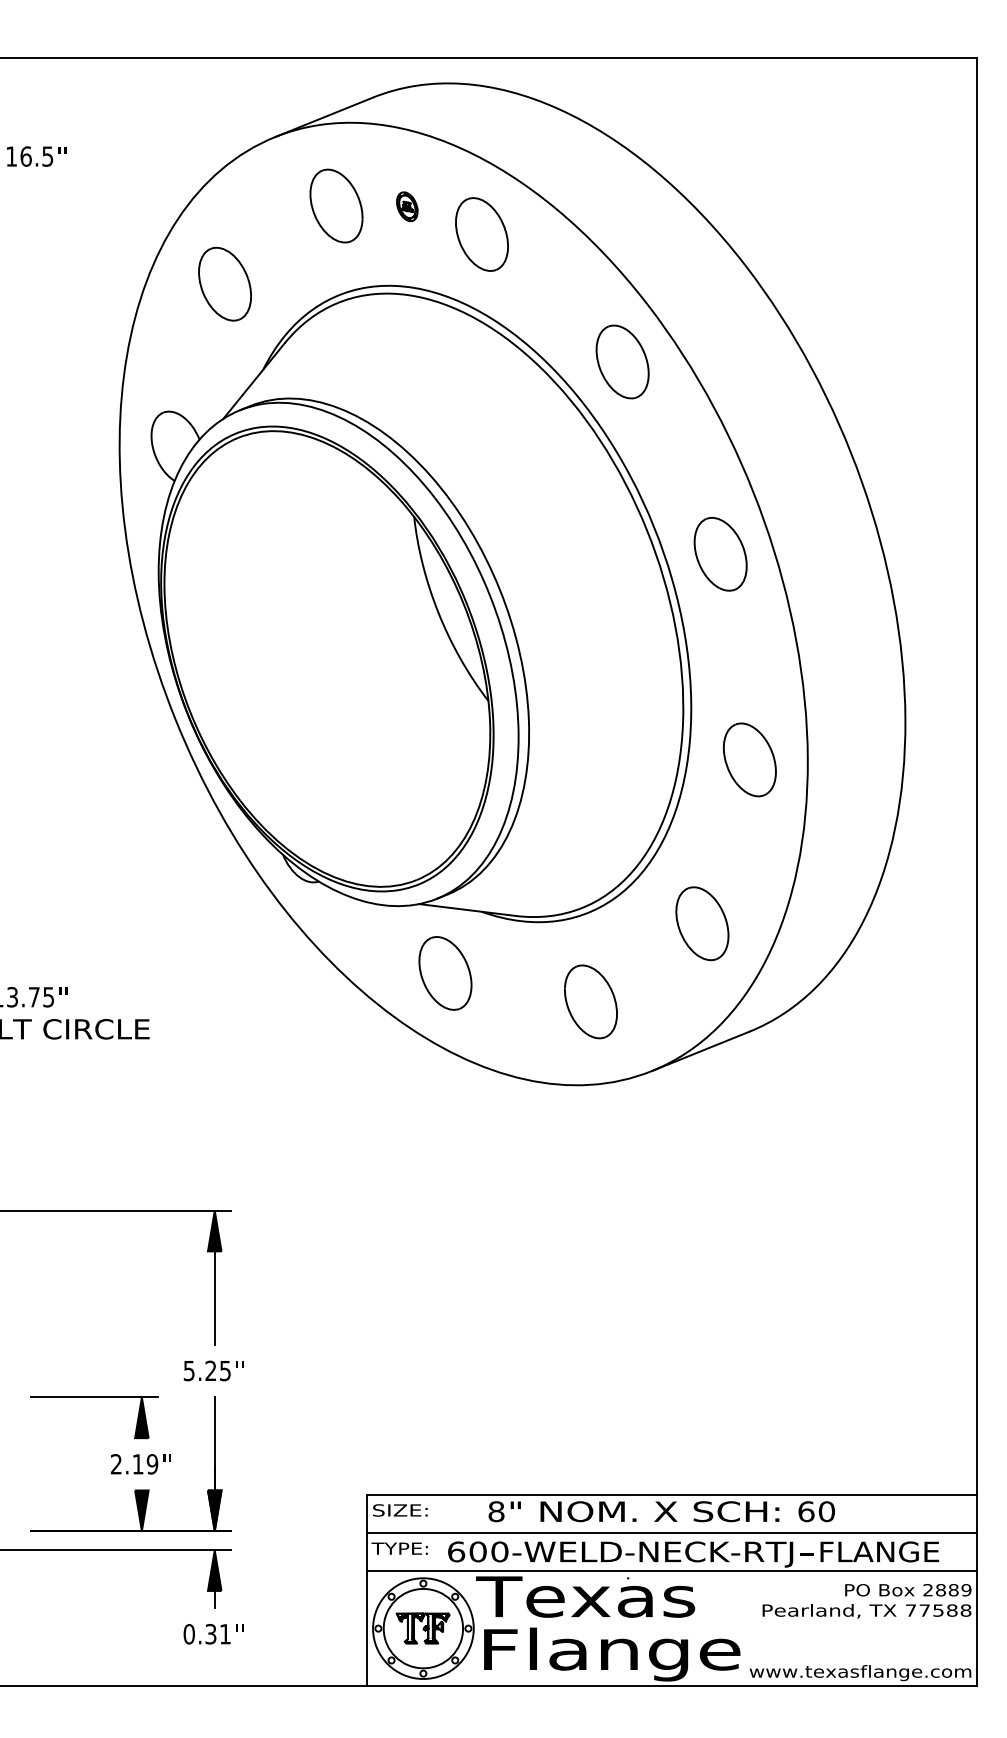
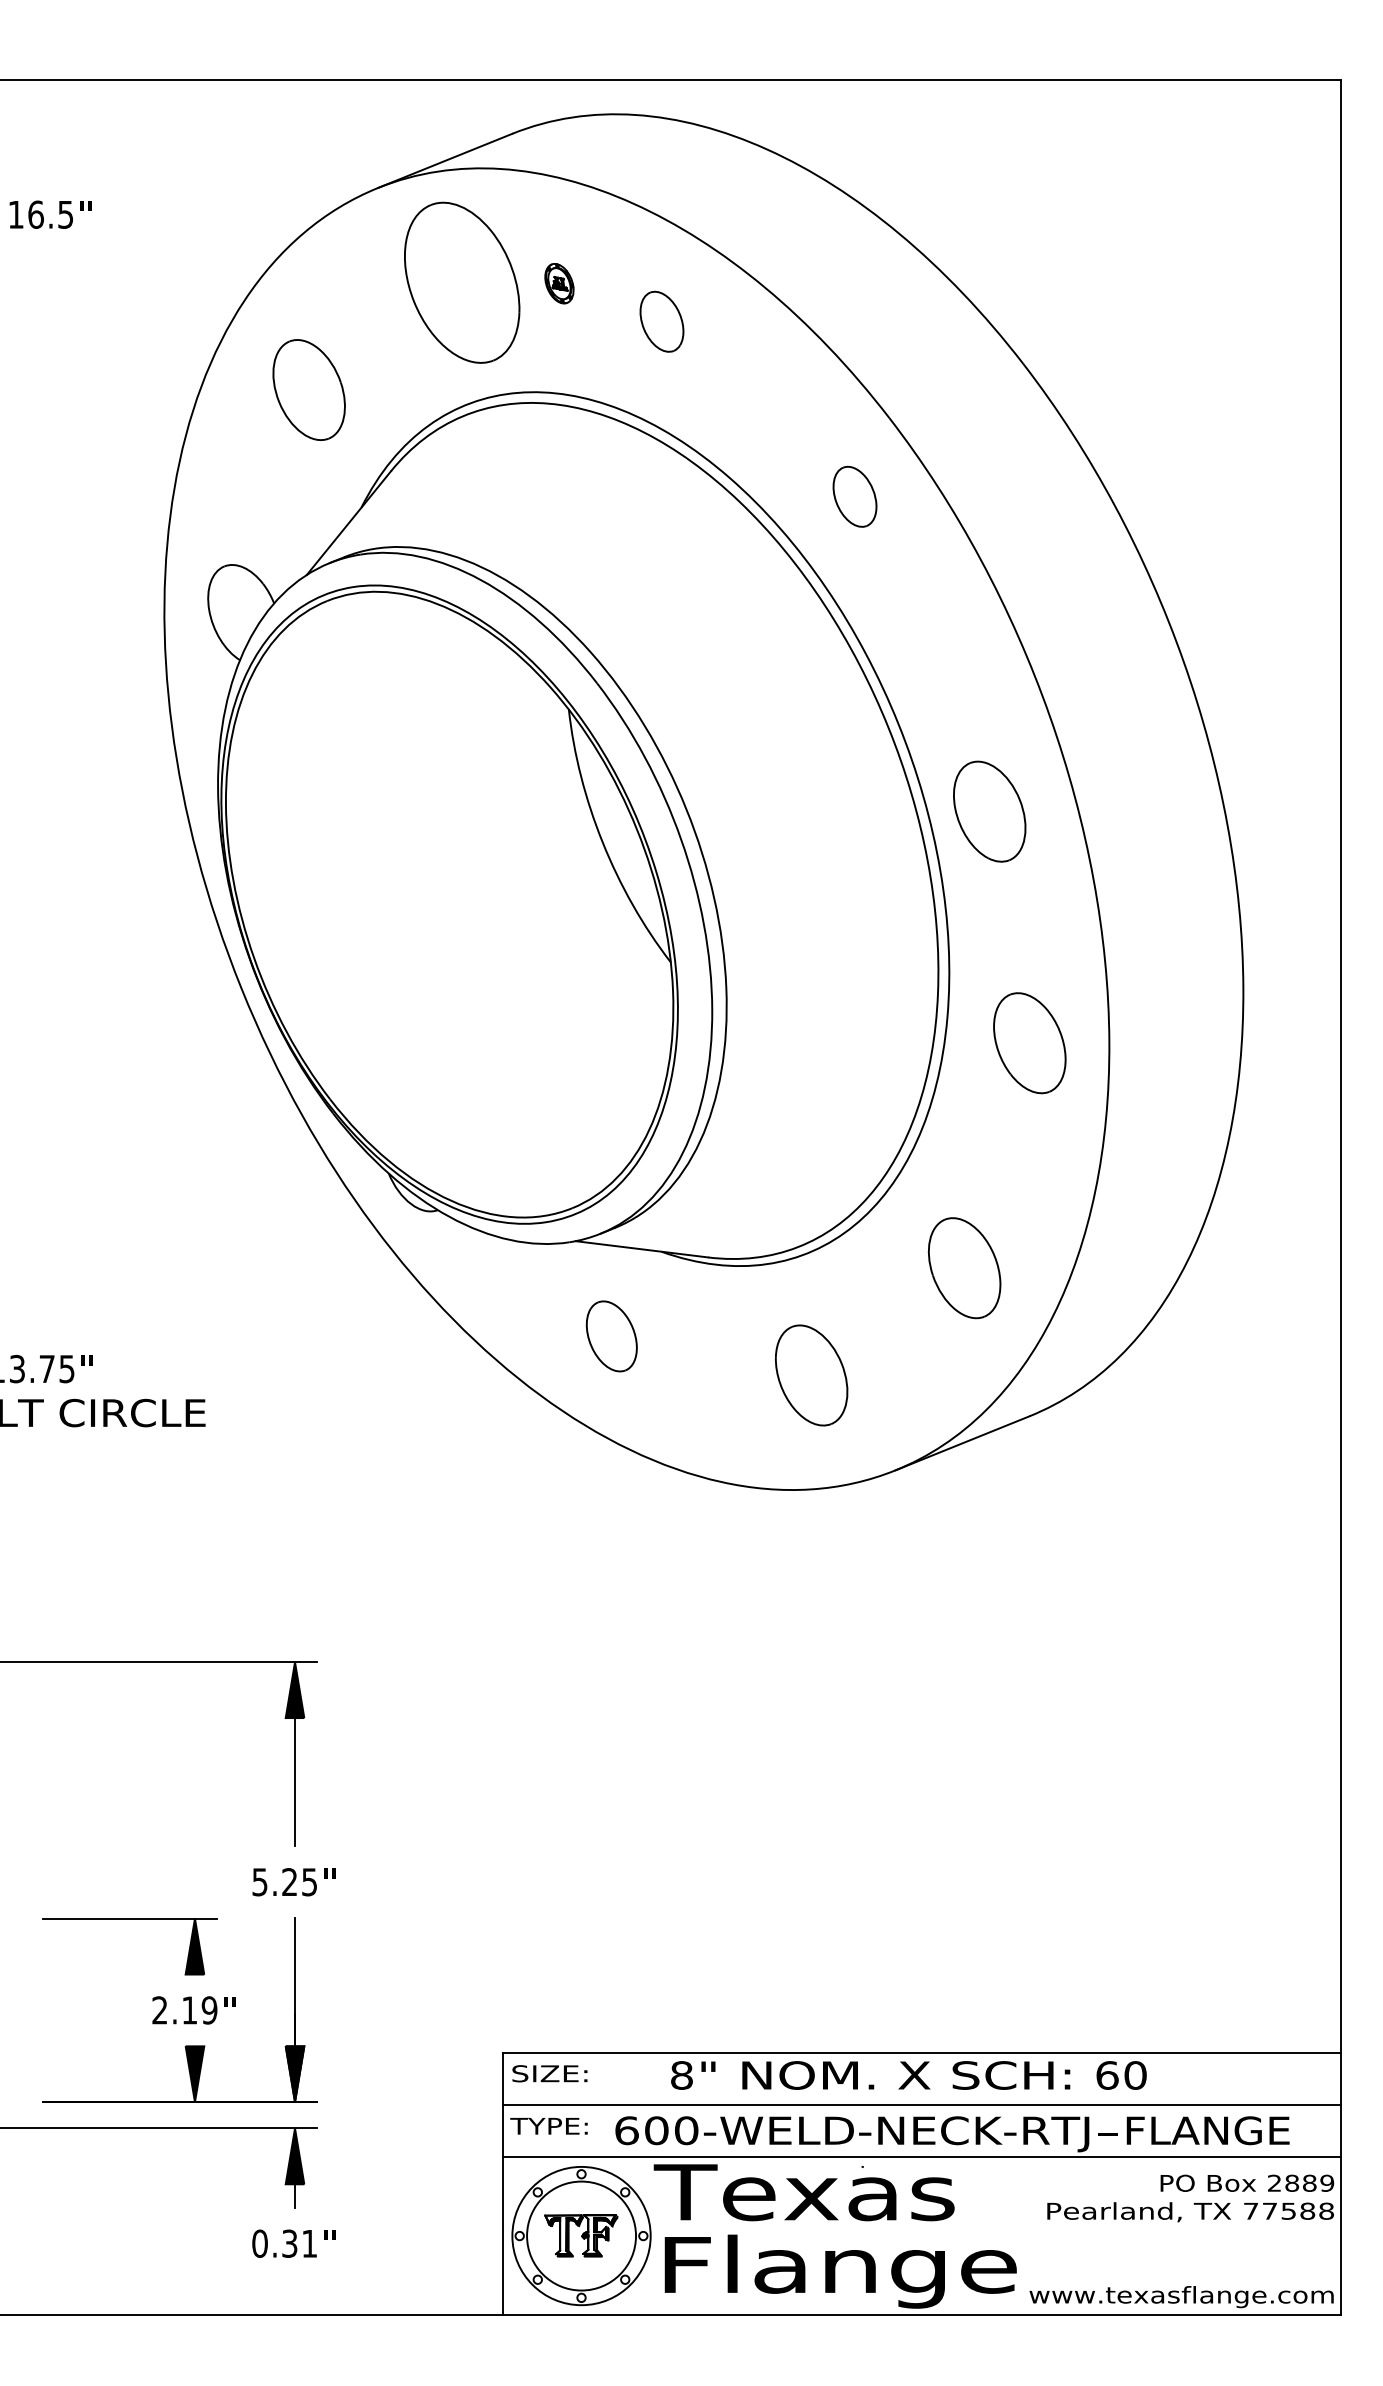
part: (336, 205) -> (462, 281), size x1.6
part: (481, 234) -> (661, 321), size x0.6
part: (622, 361) -> (854, 496), size x0.6
part: (720, 554) -> (989, 811), moved
part: (445, 973) -> (611, 1336), size x0.7

